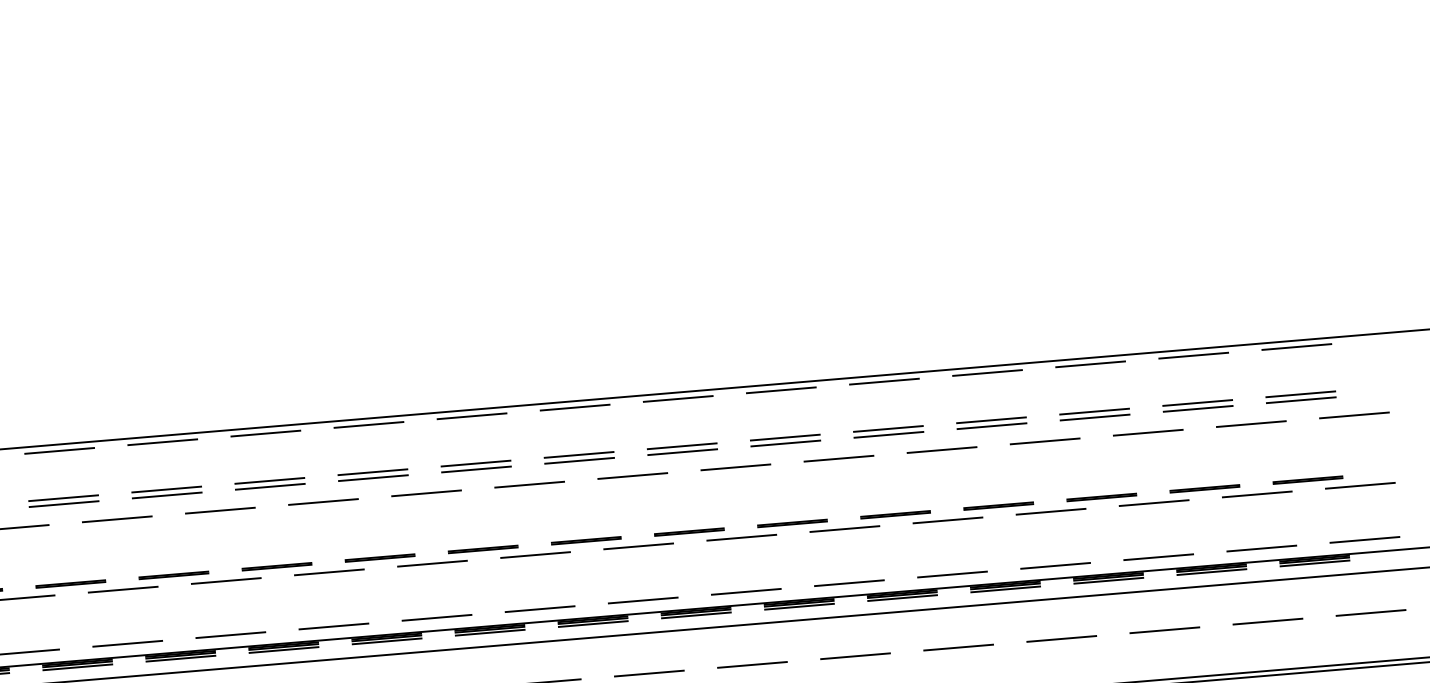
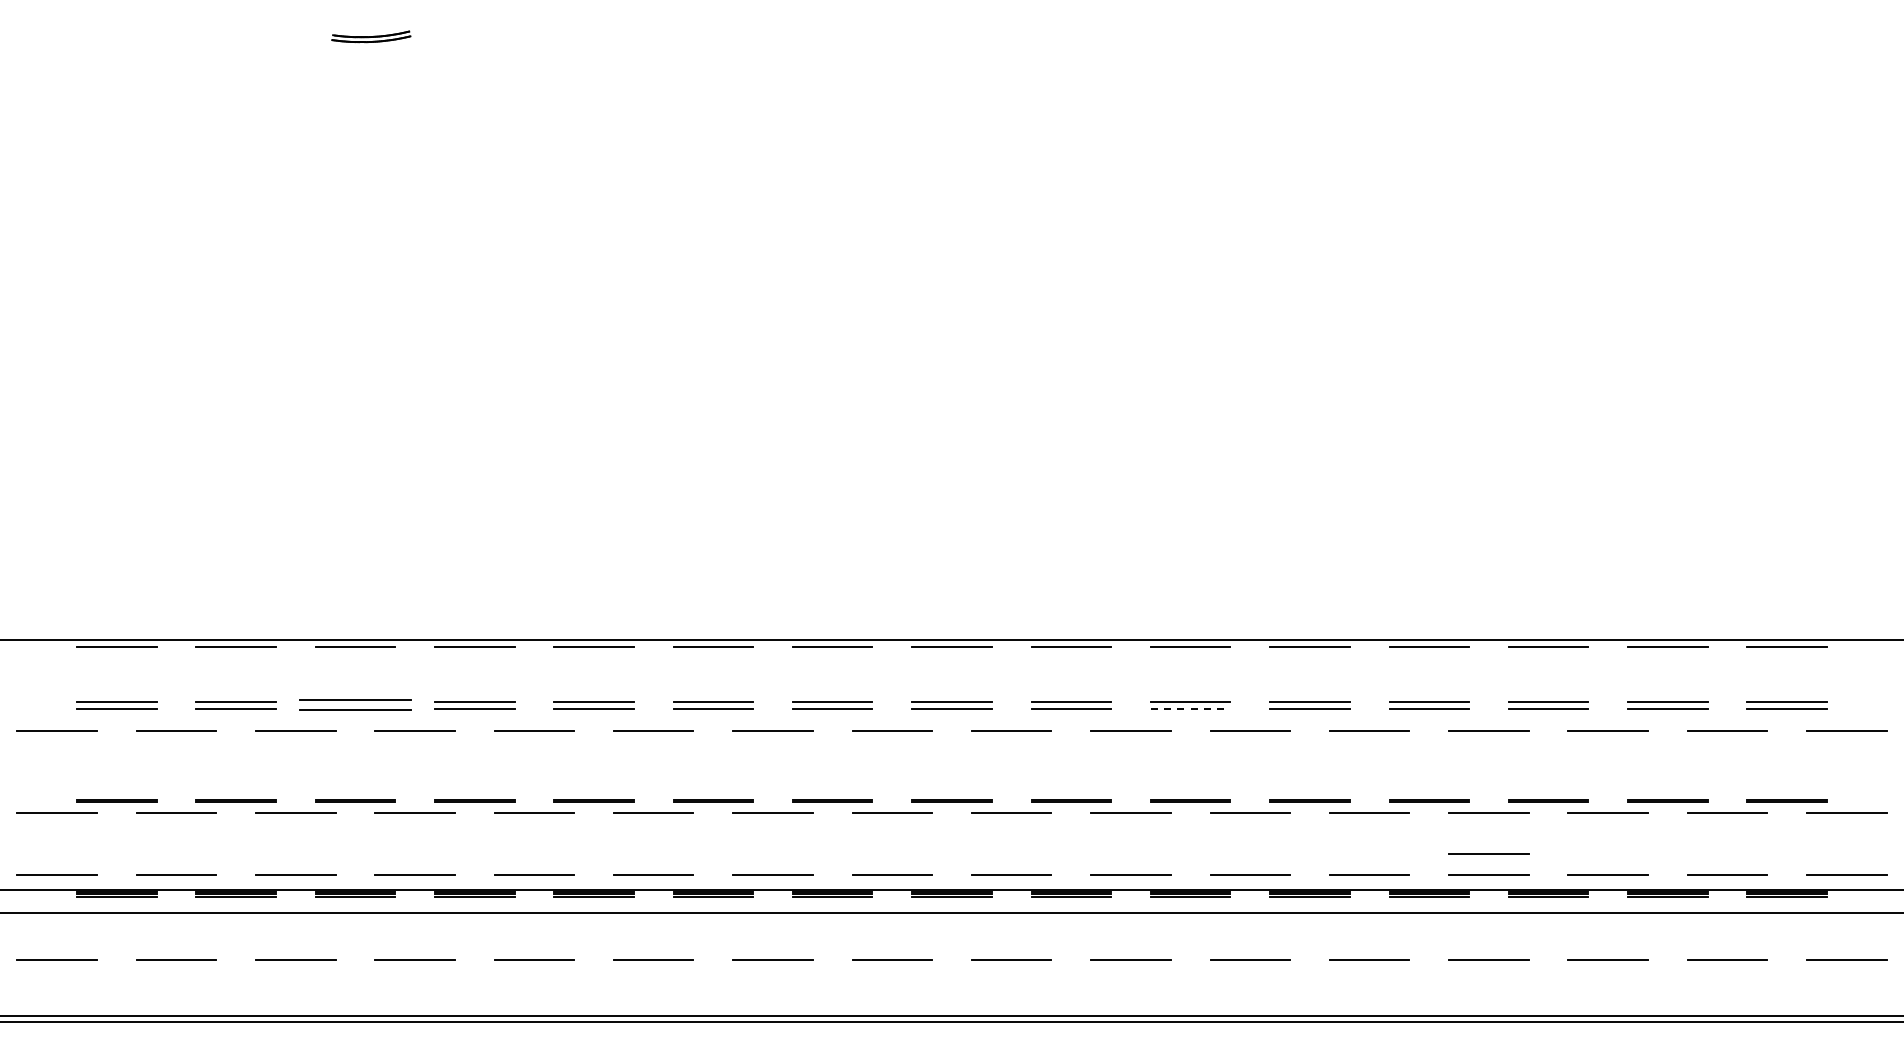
line: (785, 443) -> (1190, 708), solid -> dashed
part: (63, 501) -> (355, 705), size x1.4
line: (1053, 547) -> (1488, 853), added

